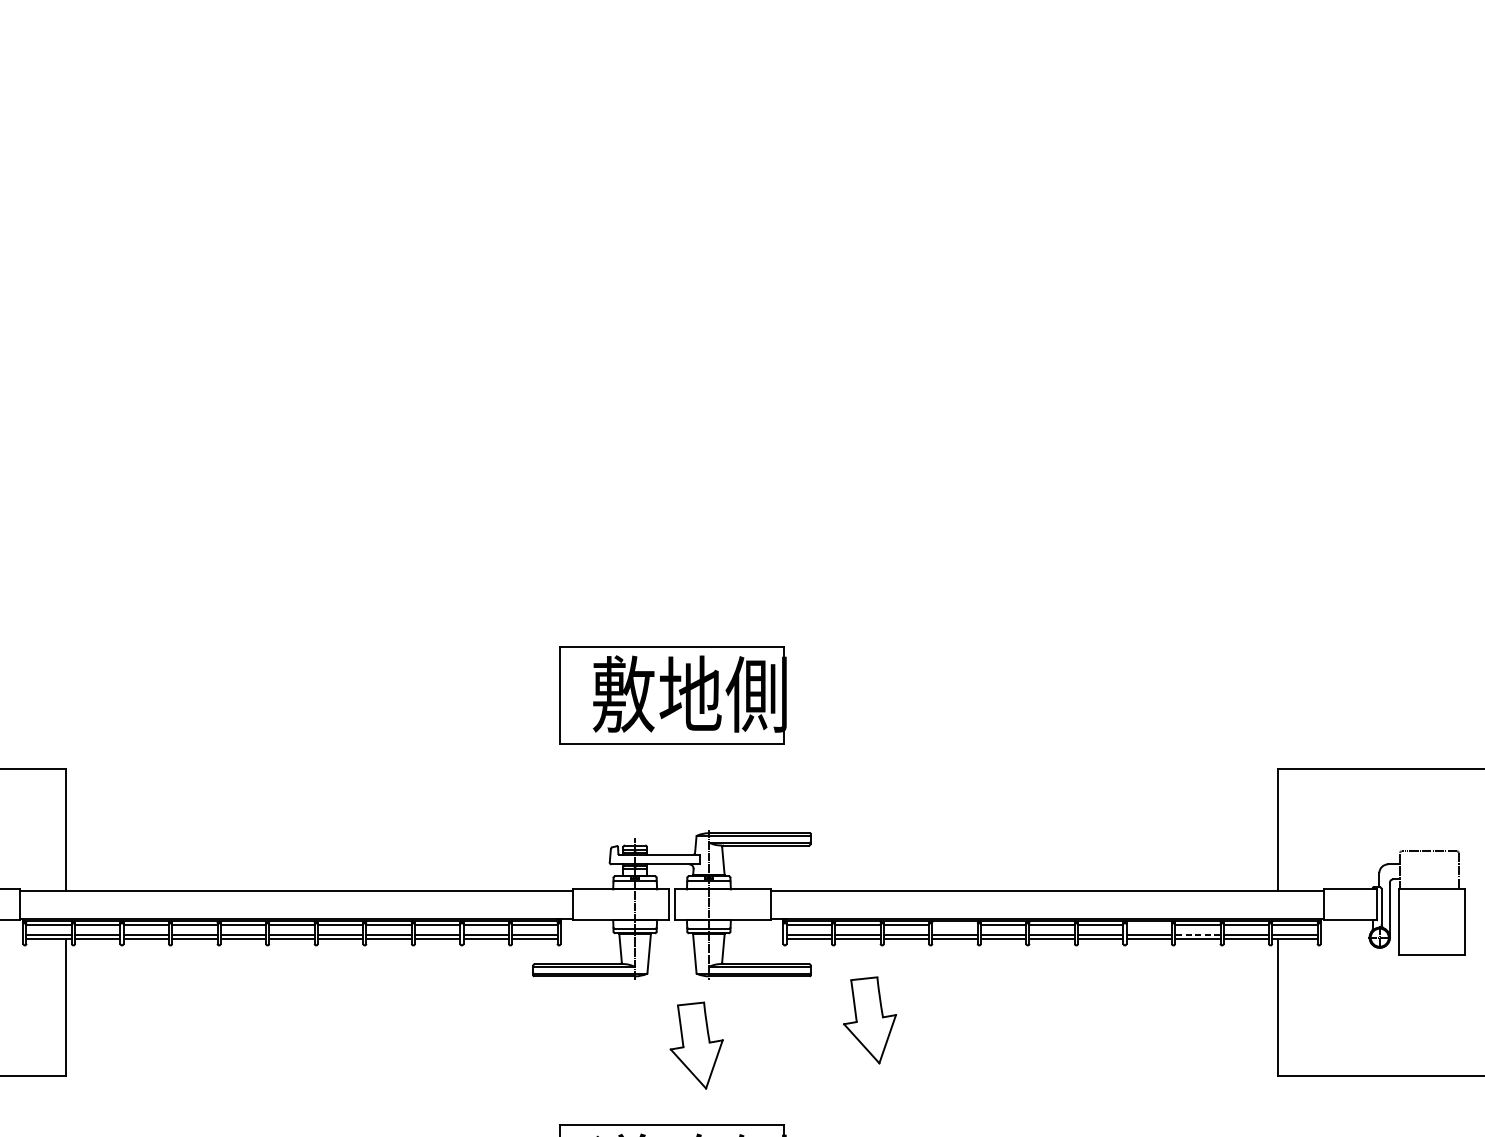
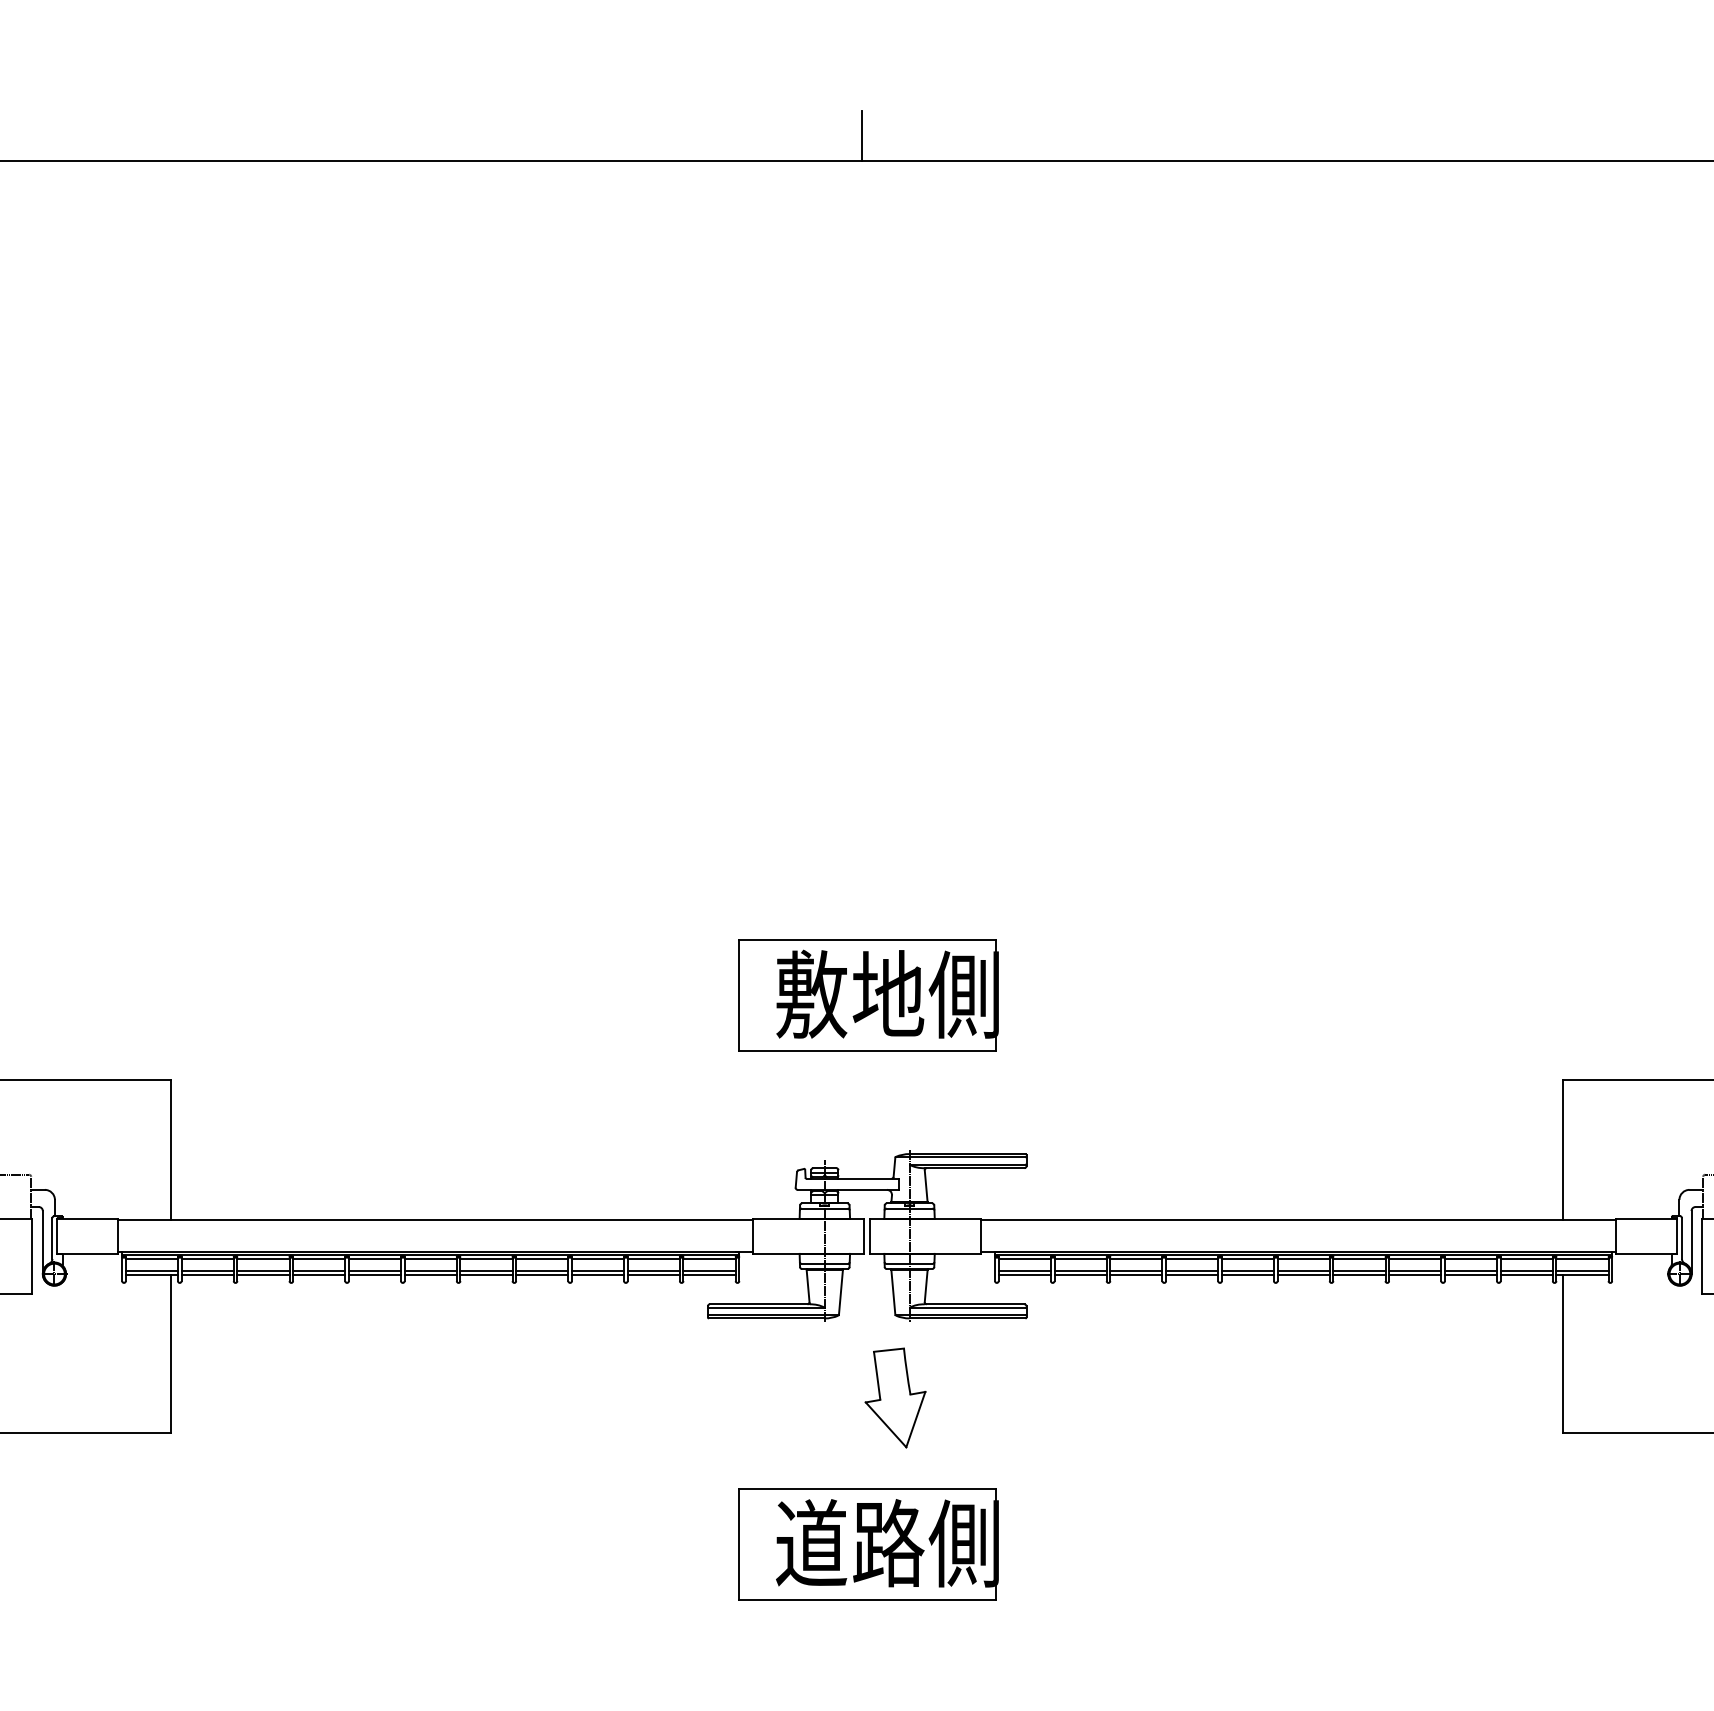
line: (955, 925) -> (1192, 1259), added
line: (1149, 925) -> (1415, 1259), added
line: (1197, 934) -> (1470, 1270), dashed -> solid
part: (869, 1019) -> (1094, 1368), removed

